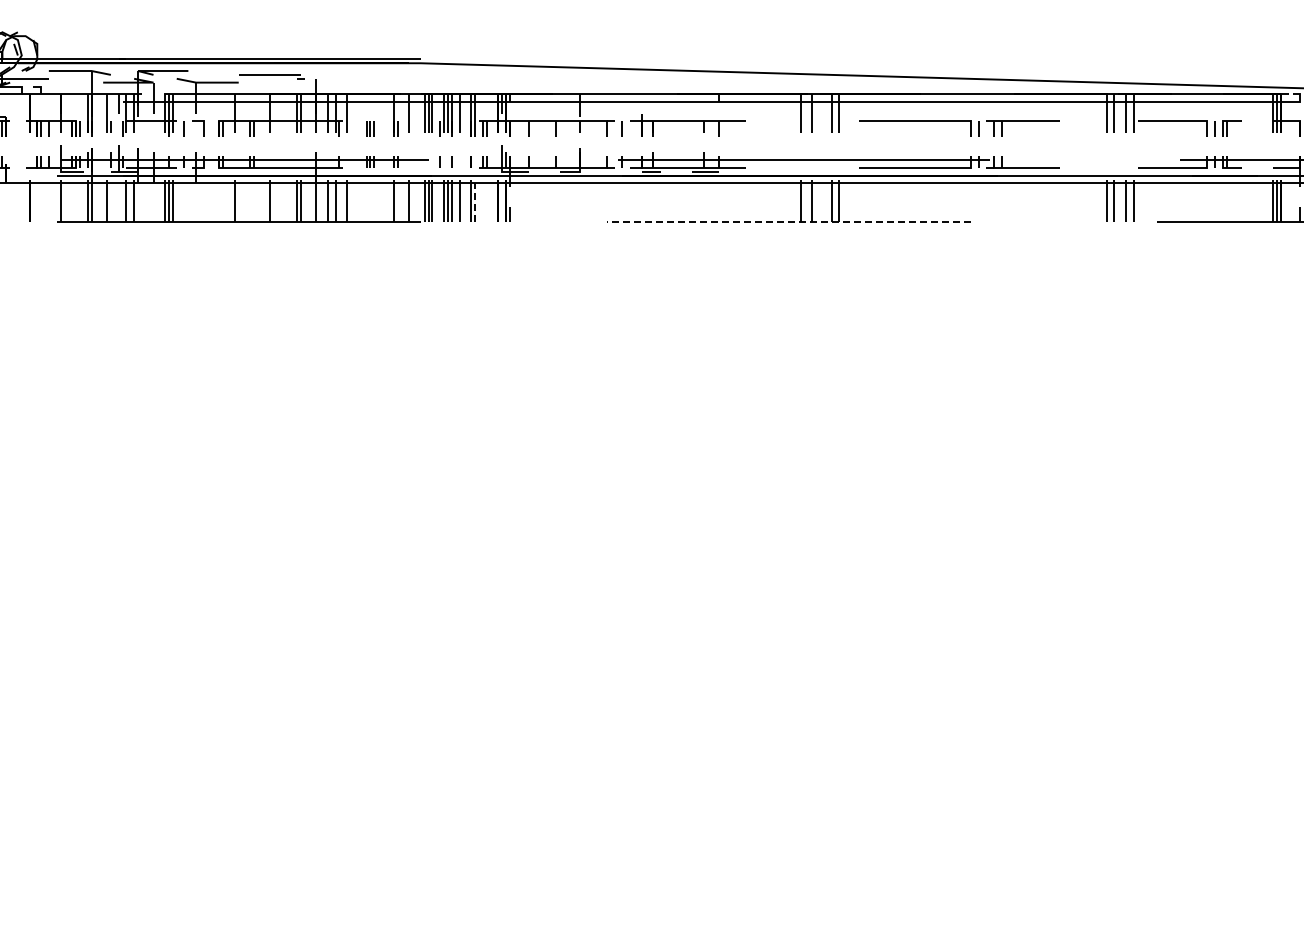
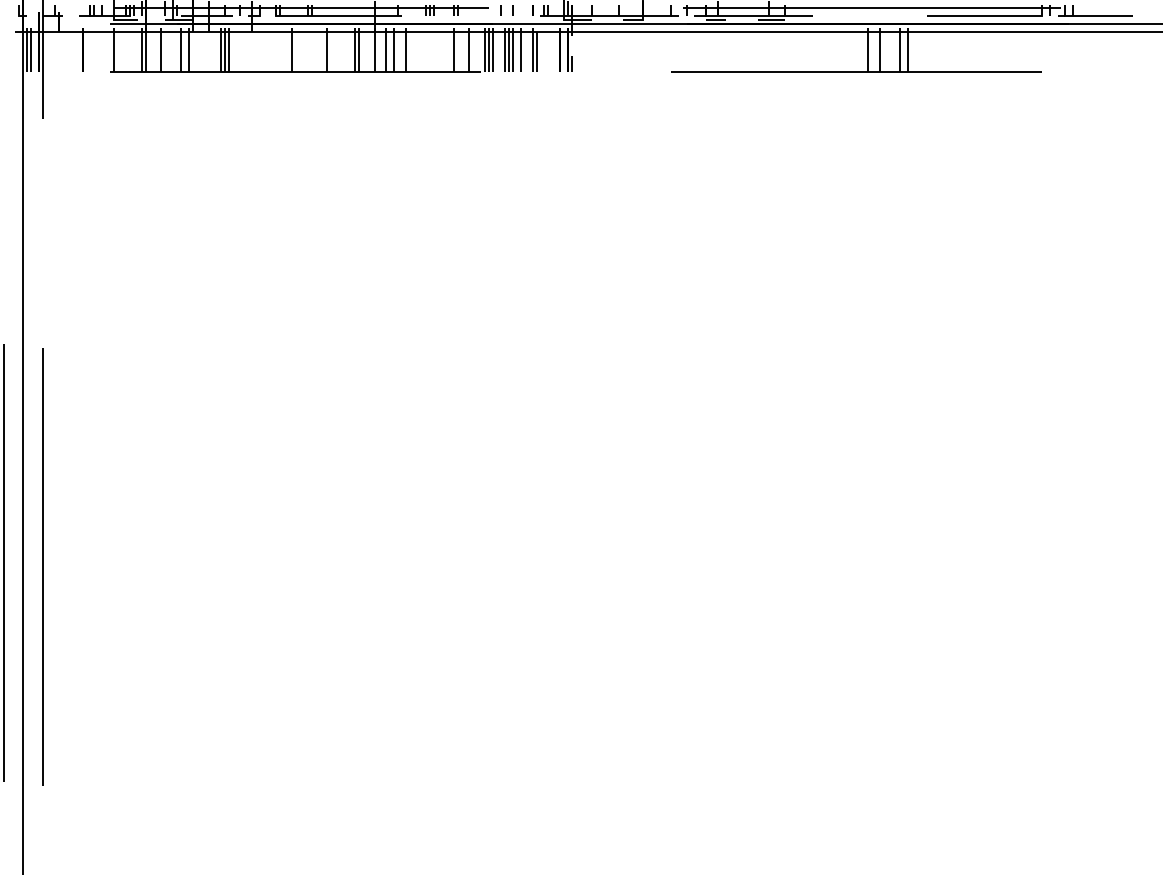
line: (475, 202) -> (536, 51), dashed -> solid
line: (788, 222) -> (855, 72), dashed -> solid

